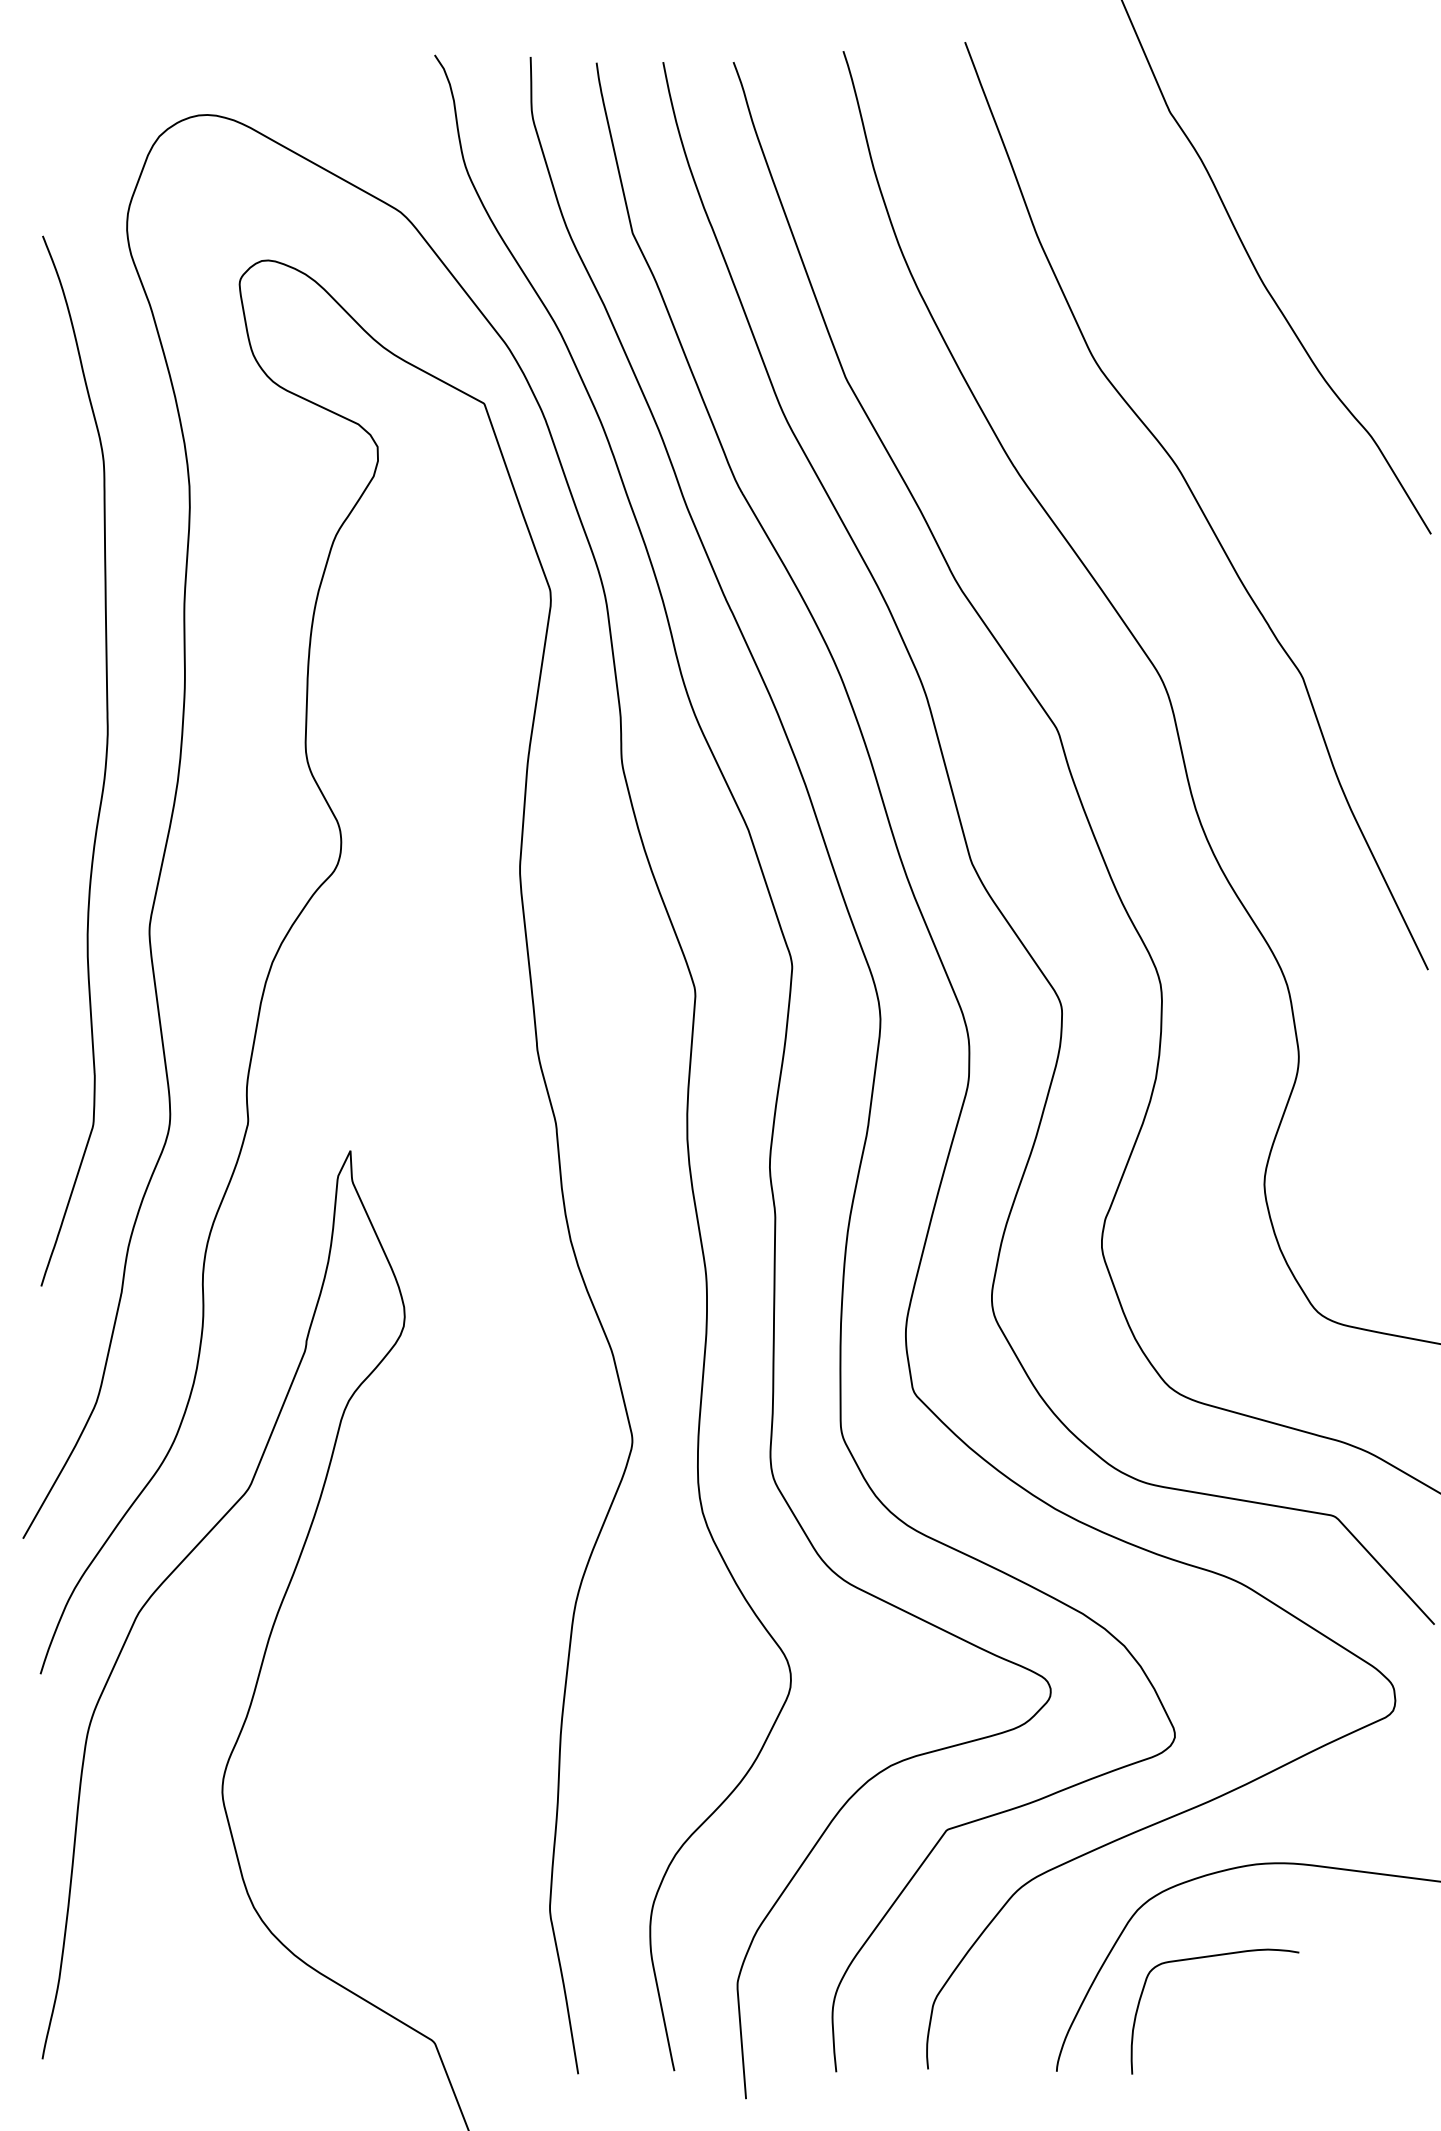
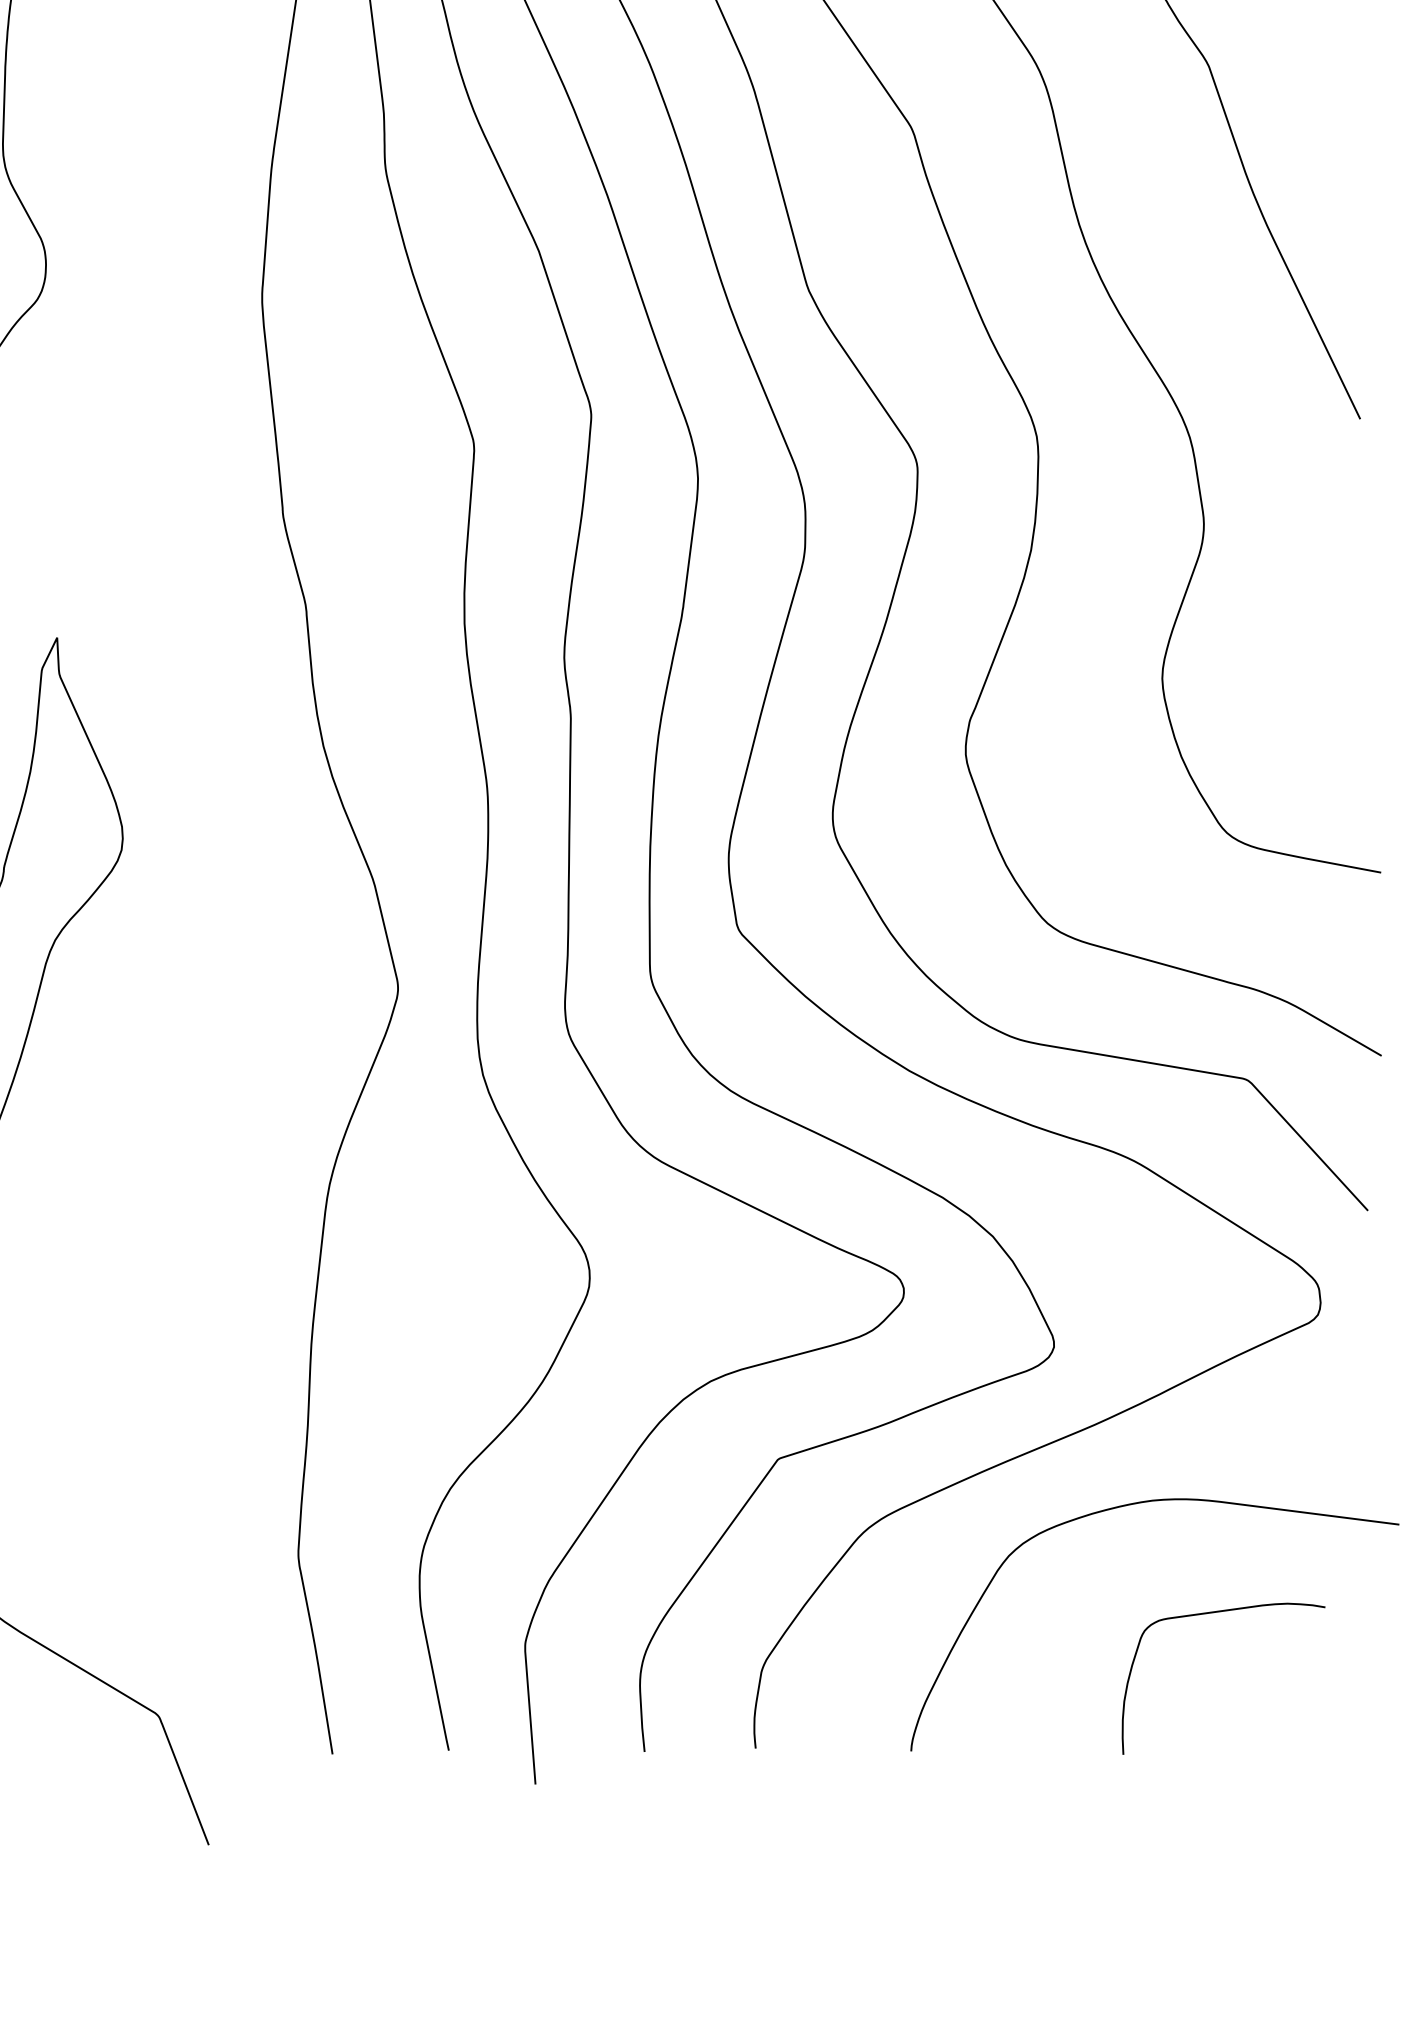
curve: (1210, 1957) -> (1218, 1613), moved

